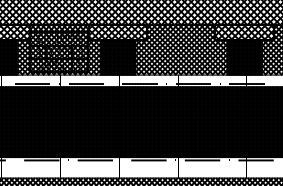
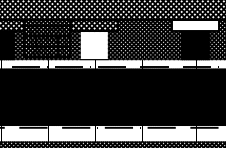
hatch: (244, 32) -> (195, 25), removed
hatch: (117, 57) -> (93, 45), removed

